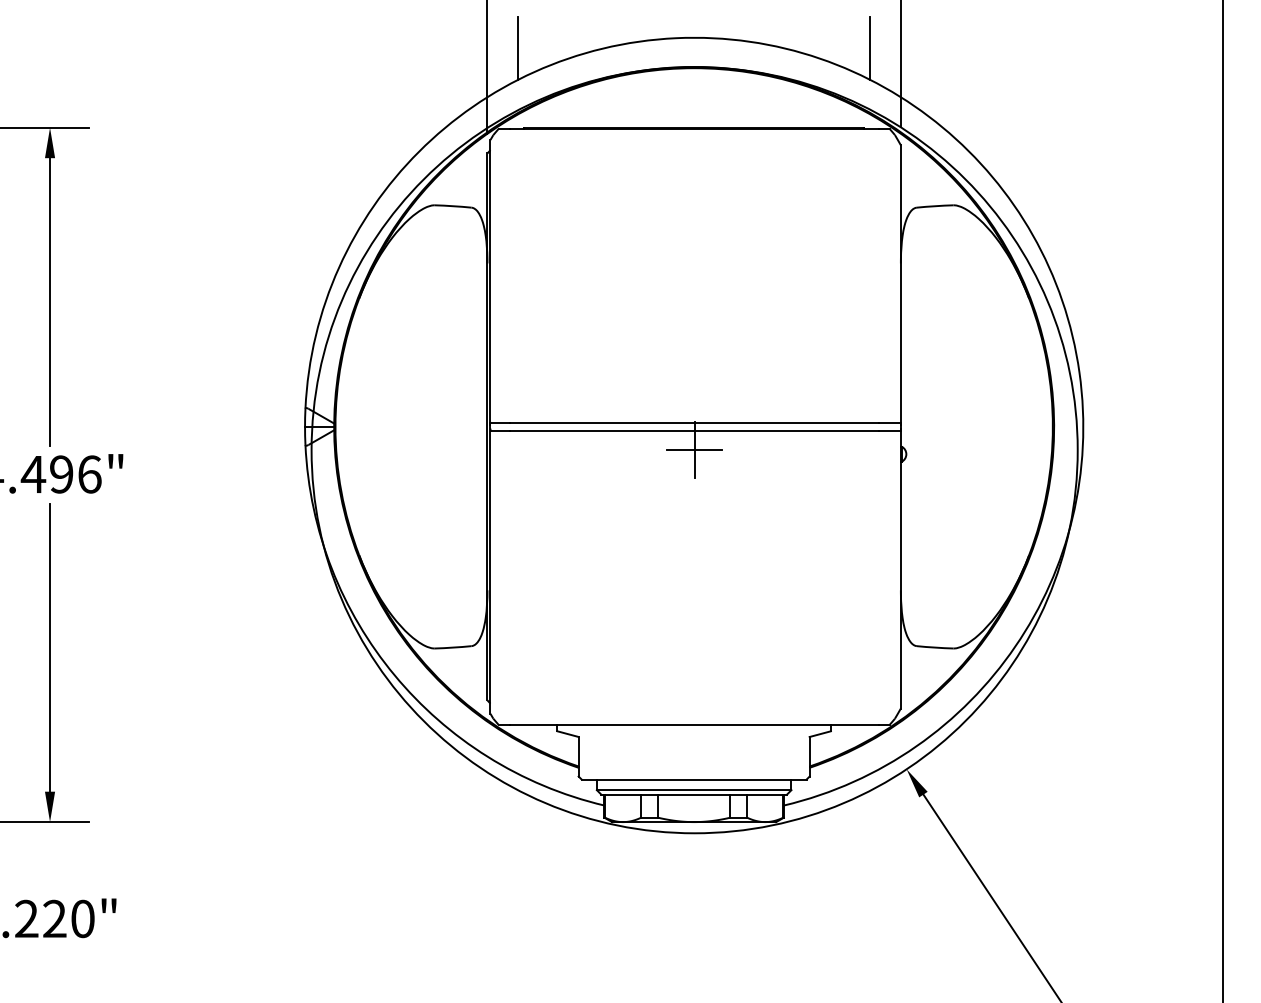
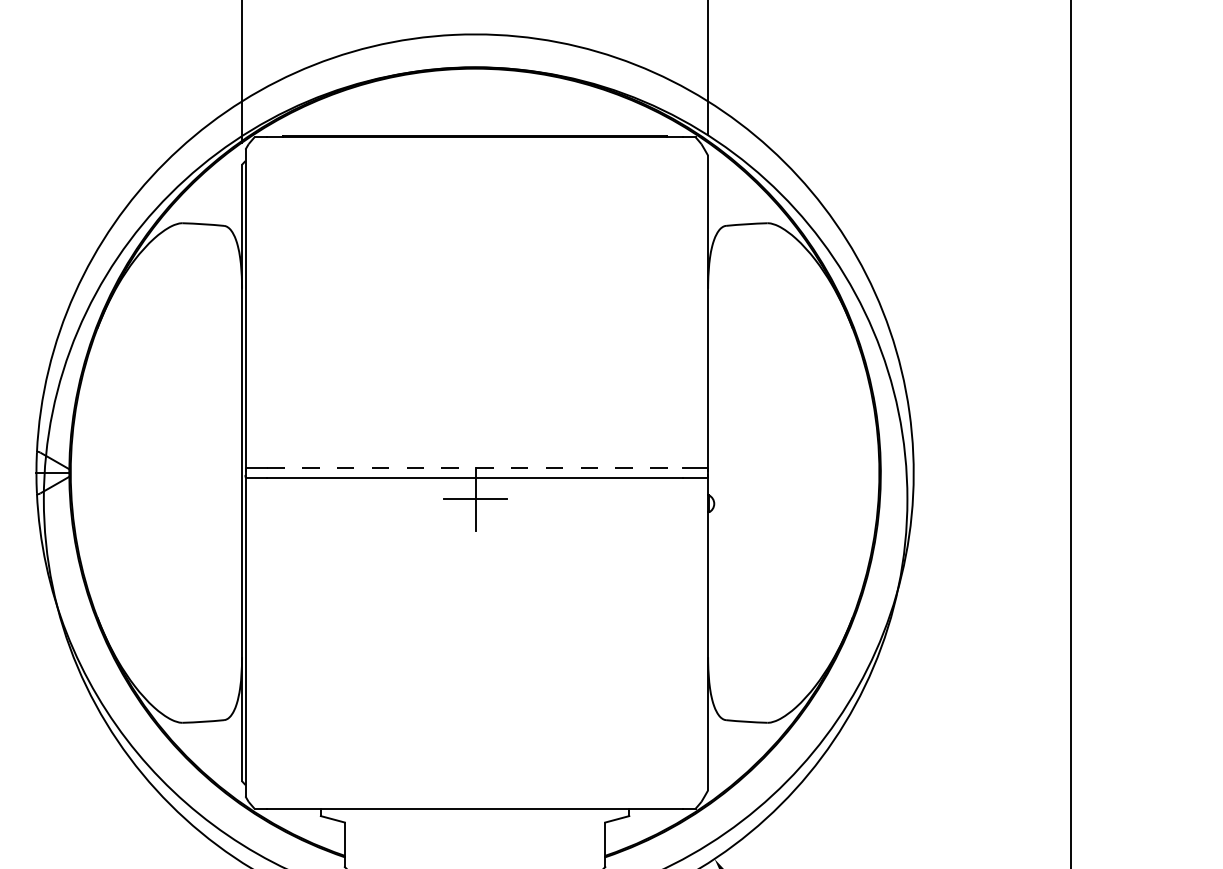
line: (517, 48) -> (275, 46), removed
line: (870, 48) -> (673, 46), removed
line: (694, 422) -> (475, 468), solid -> dashed

